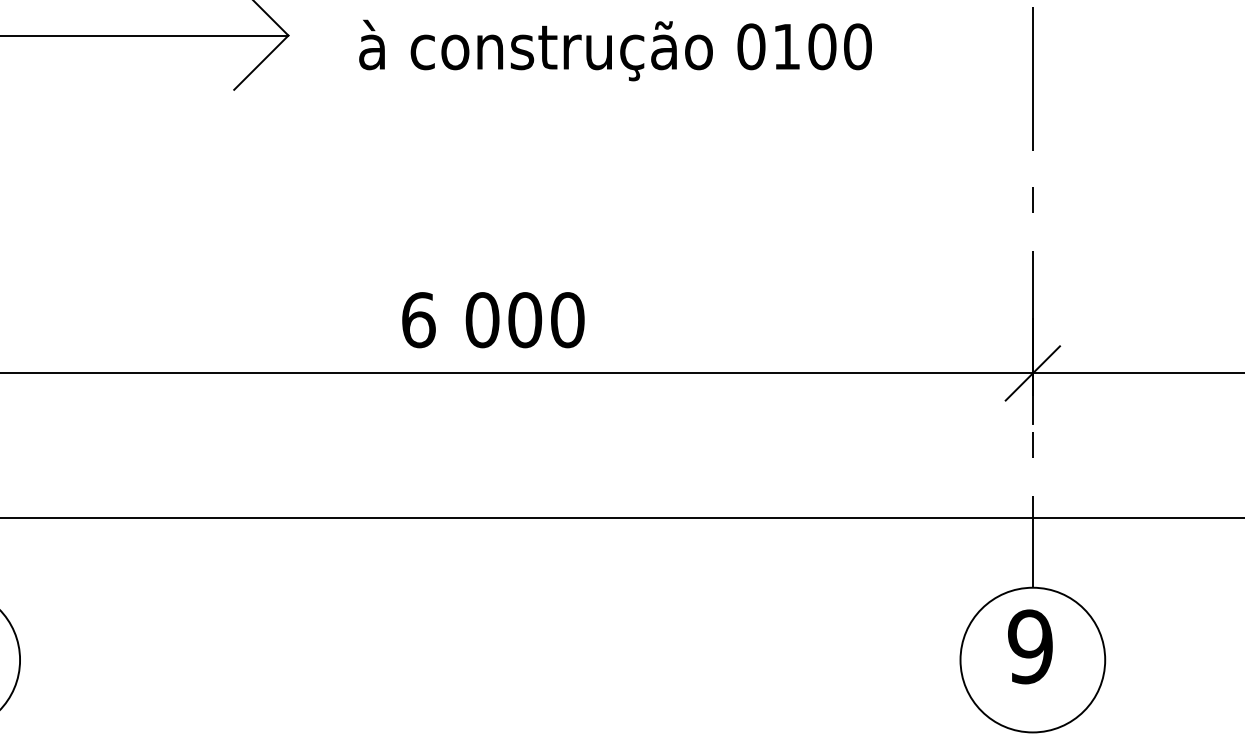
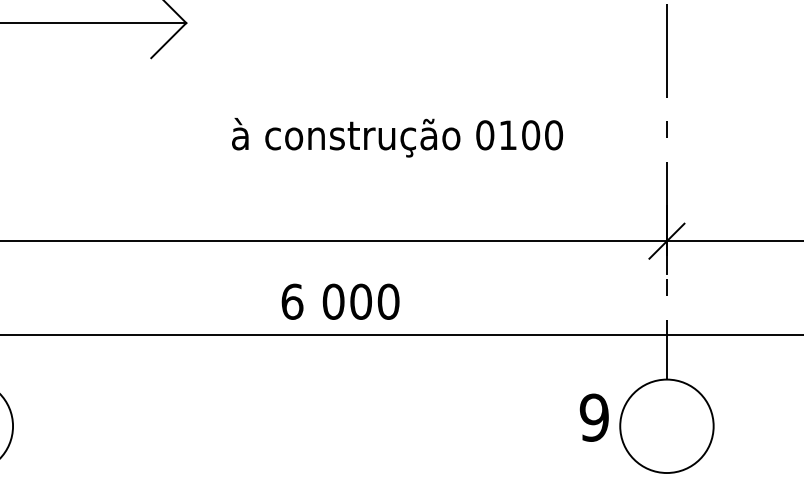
text: (615, 50) -> (397, 137), moved
text: (493, 319) -> (340, 301), moved
text: (1029, 646) -> (593, 417), moved

